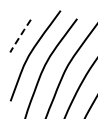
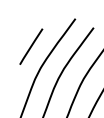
line: (20, 36) -> (31, 47), dashed -> solid

